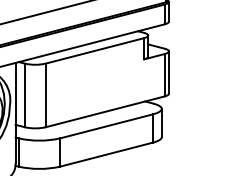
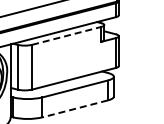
line: (94, 50) -> (66, 35), solid -> dashed
line: (107, 154) -> (75, 108), solid -> dashed

